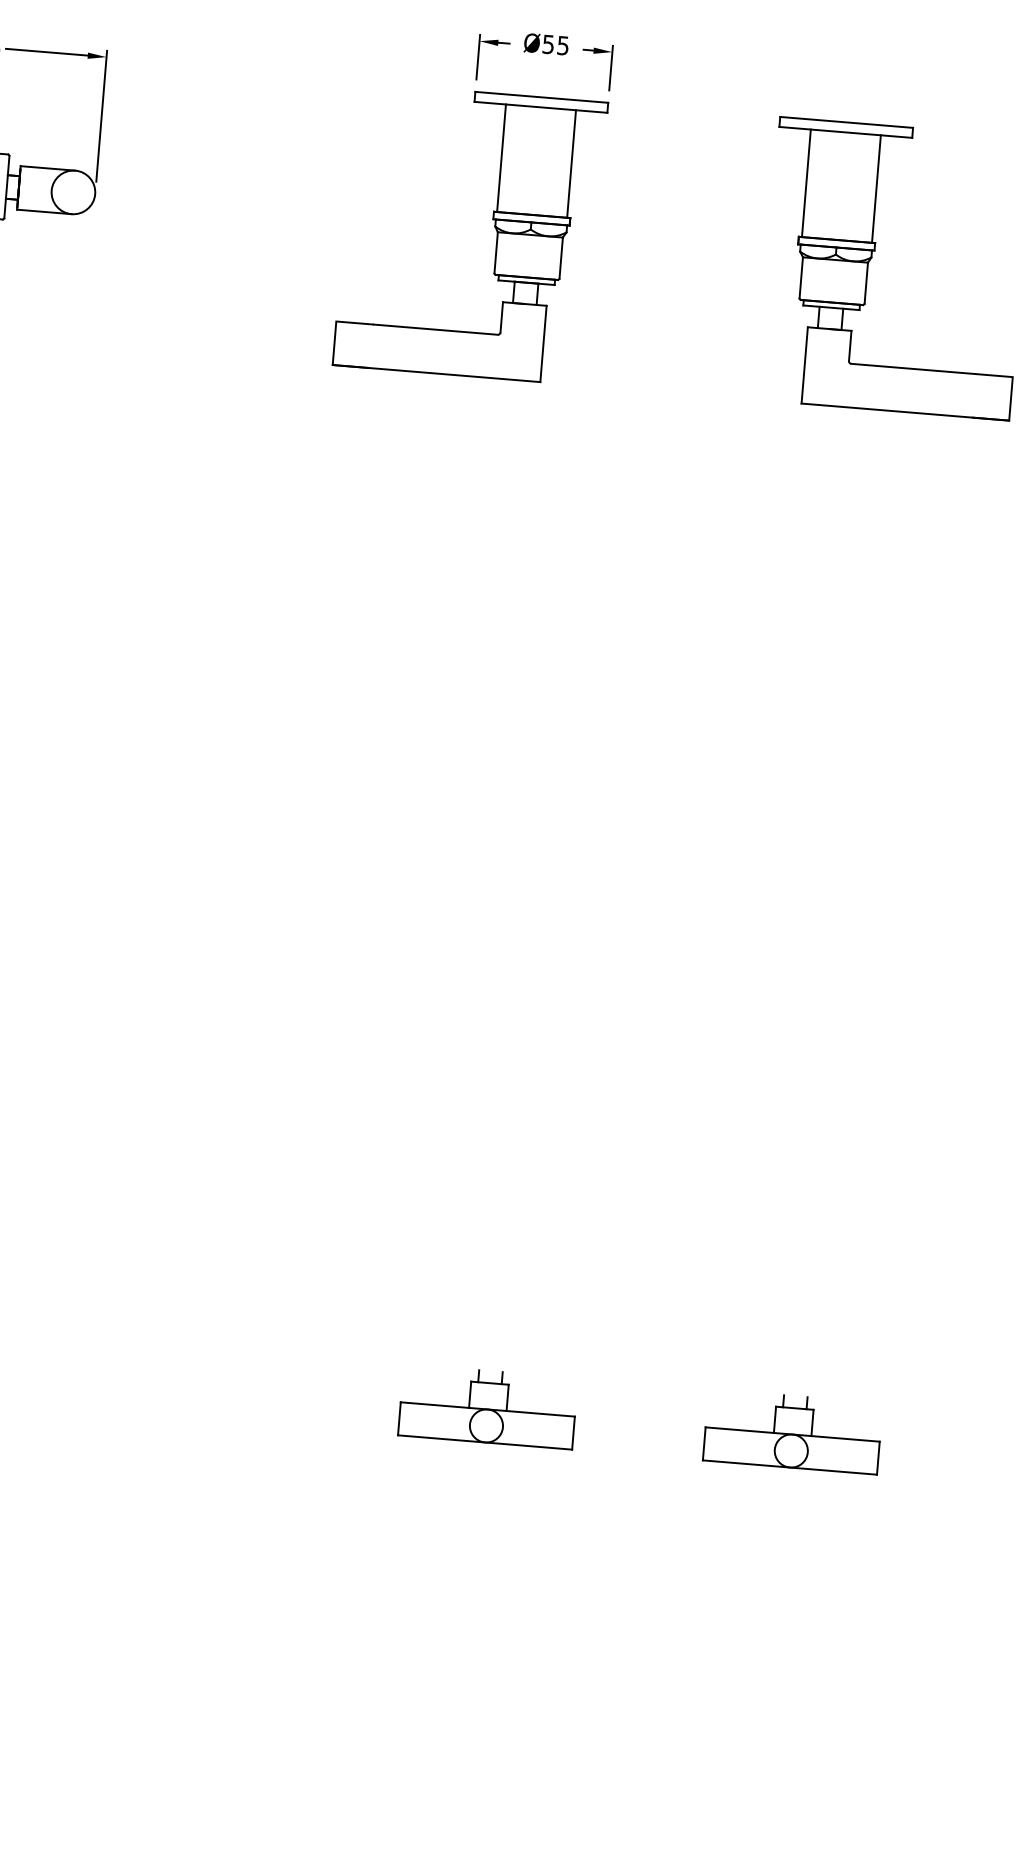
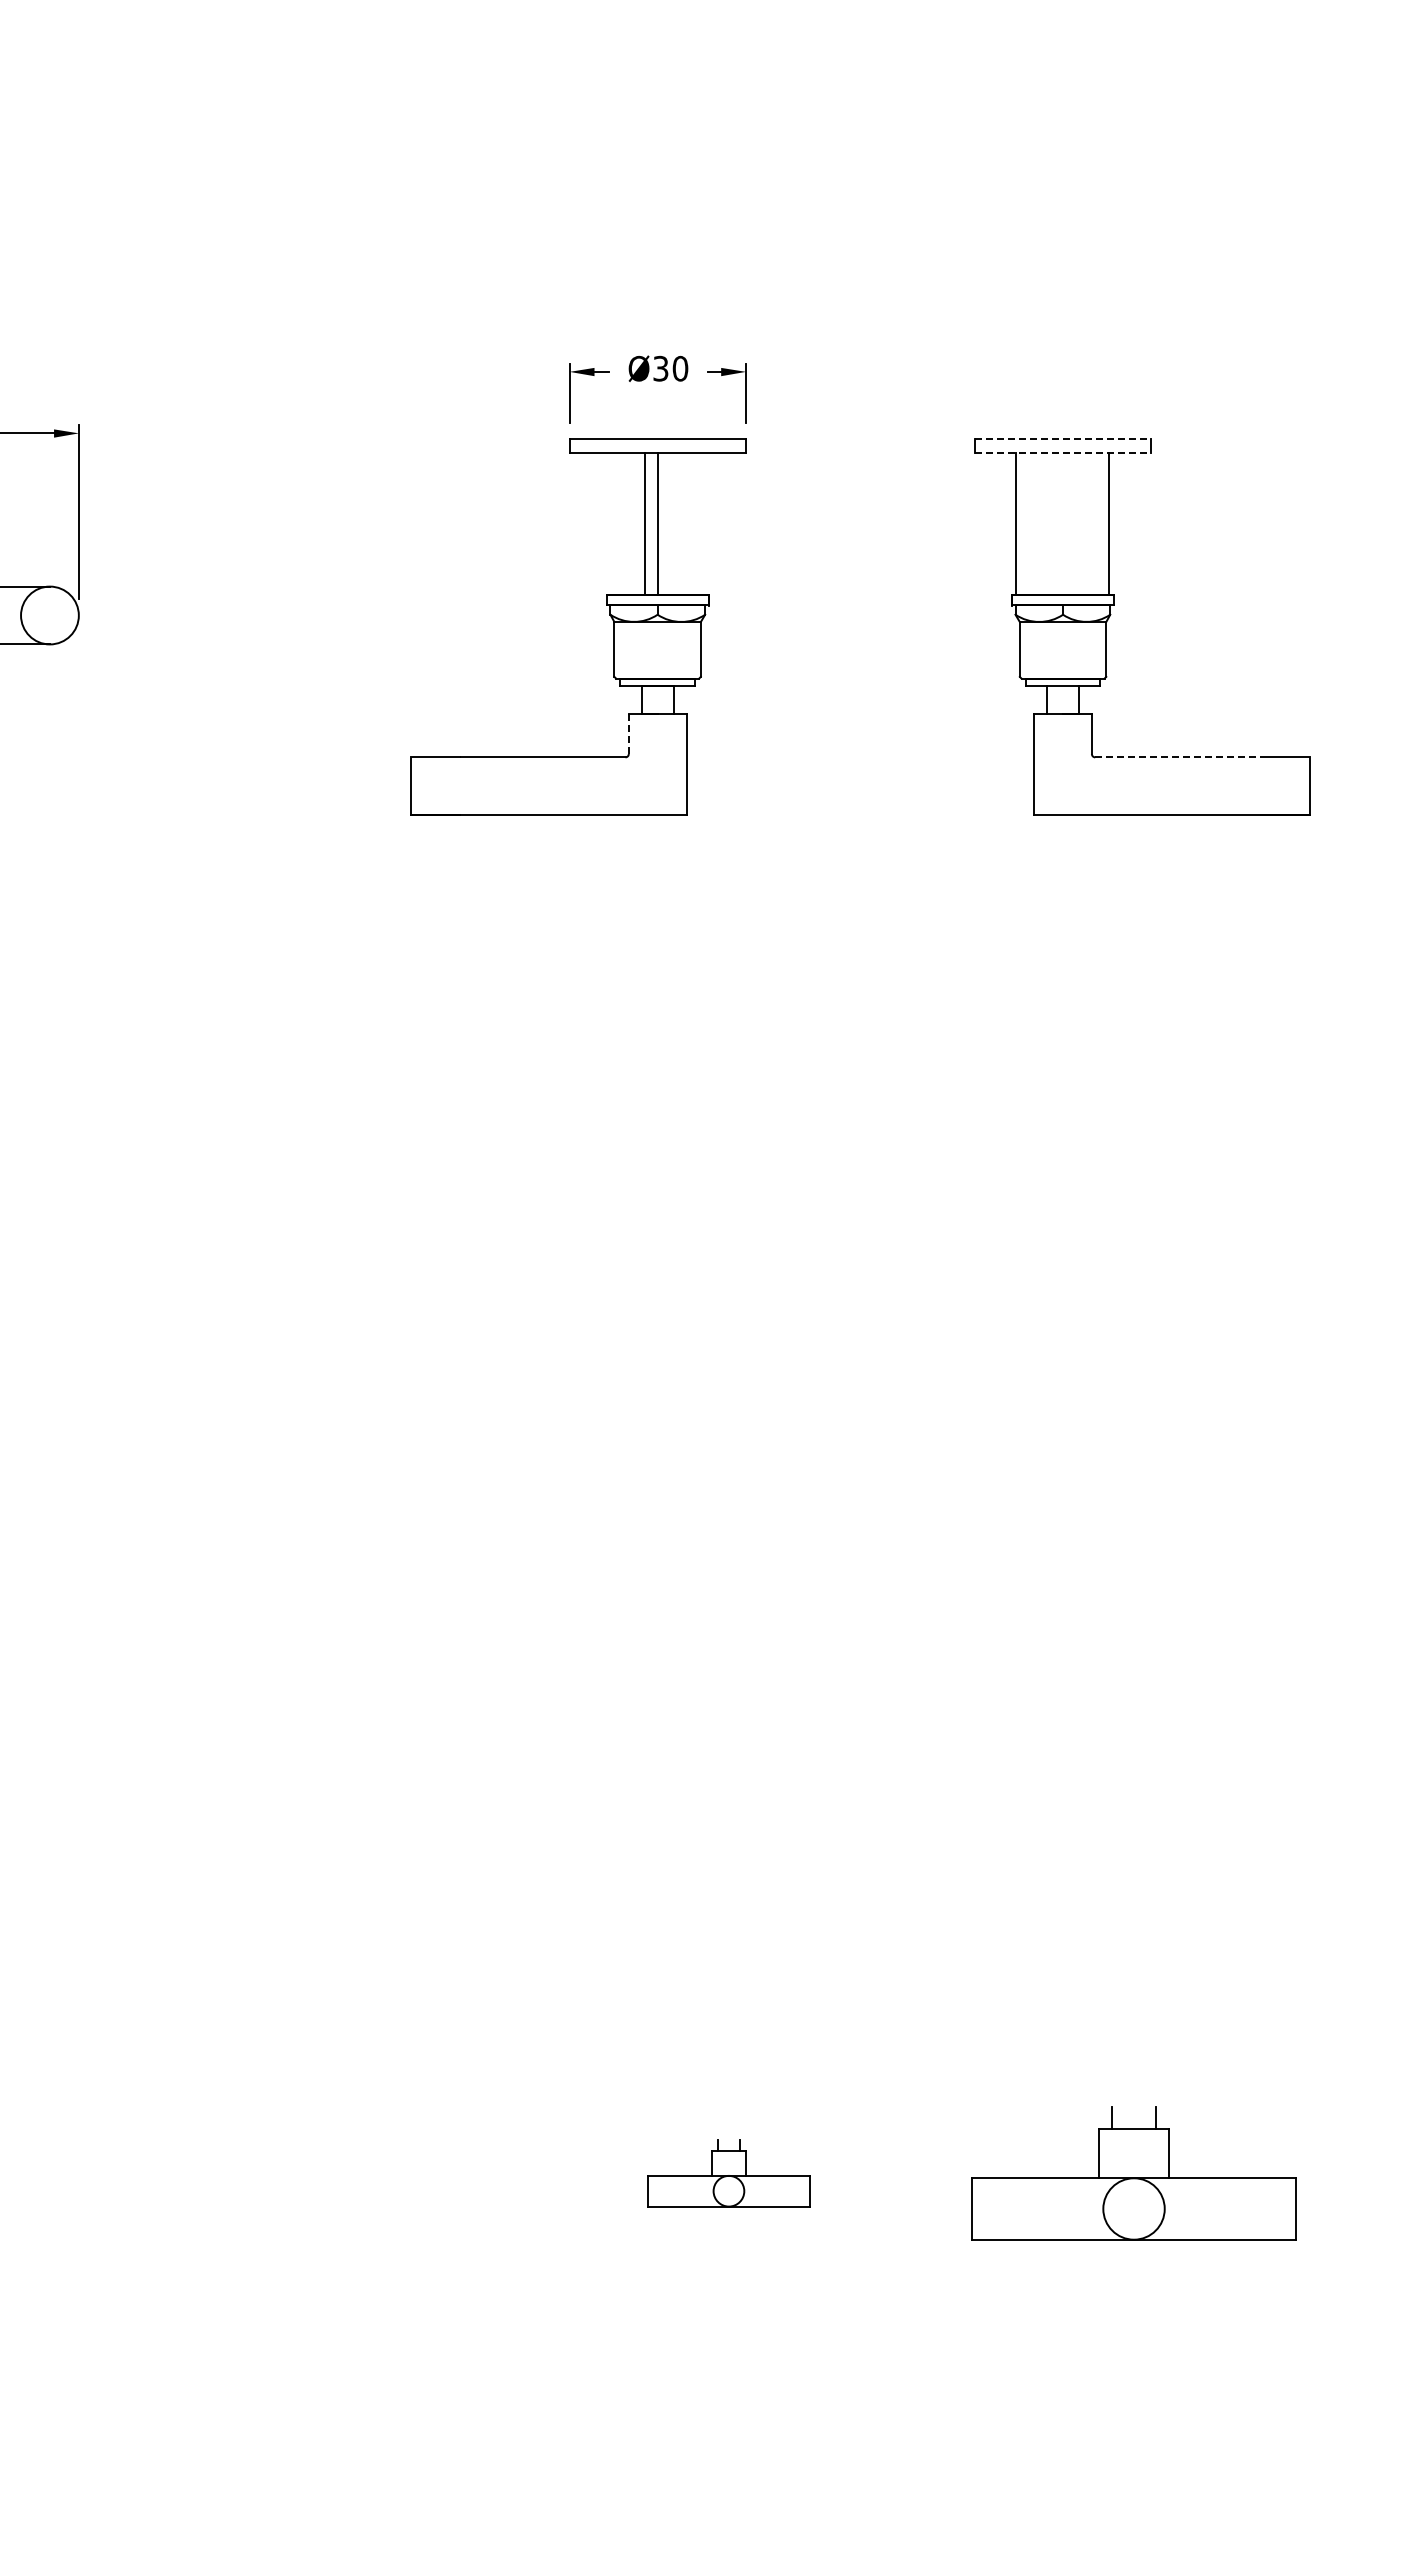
text: (556, 44) -> (671, 368), Ø55 -> Ø30
line: (847, 122) -> (1063, 439), solid -> dashed
line: (846, 132) -> (1063, 452), solid -> dashed
line: (501, 157) -> (658, 523), moved
line: (571, 163) -> (645, 523), moved
line: (501, 317) -> (628, 734), solid -> dashed
line: (913, 369) -> (1178, 757), solid -> dashed
part: (487, 1406) -> (728, 2173), size x0.7
part: (792, 1431) -> (1133, 2173), size x1.4

